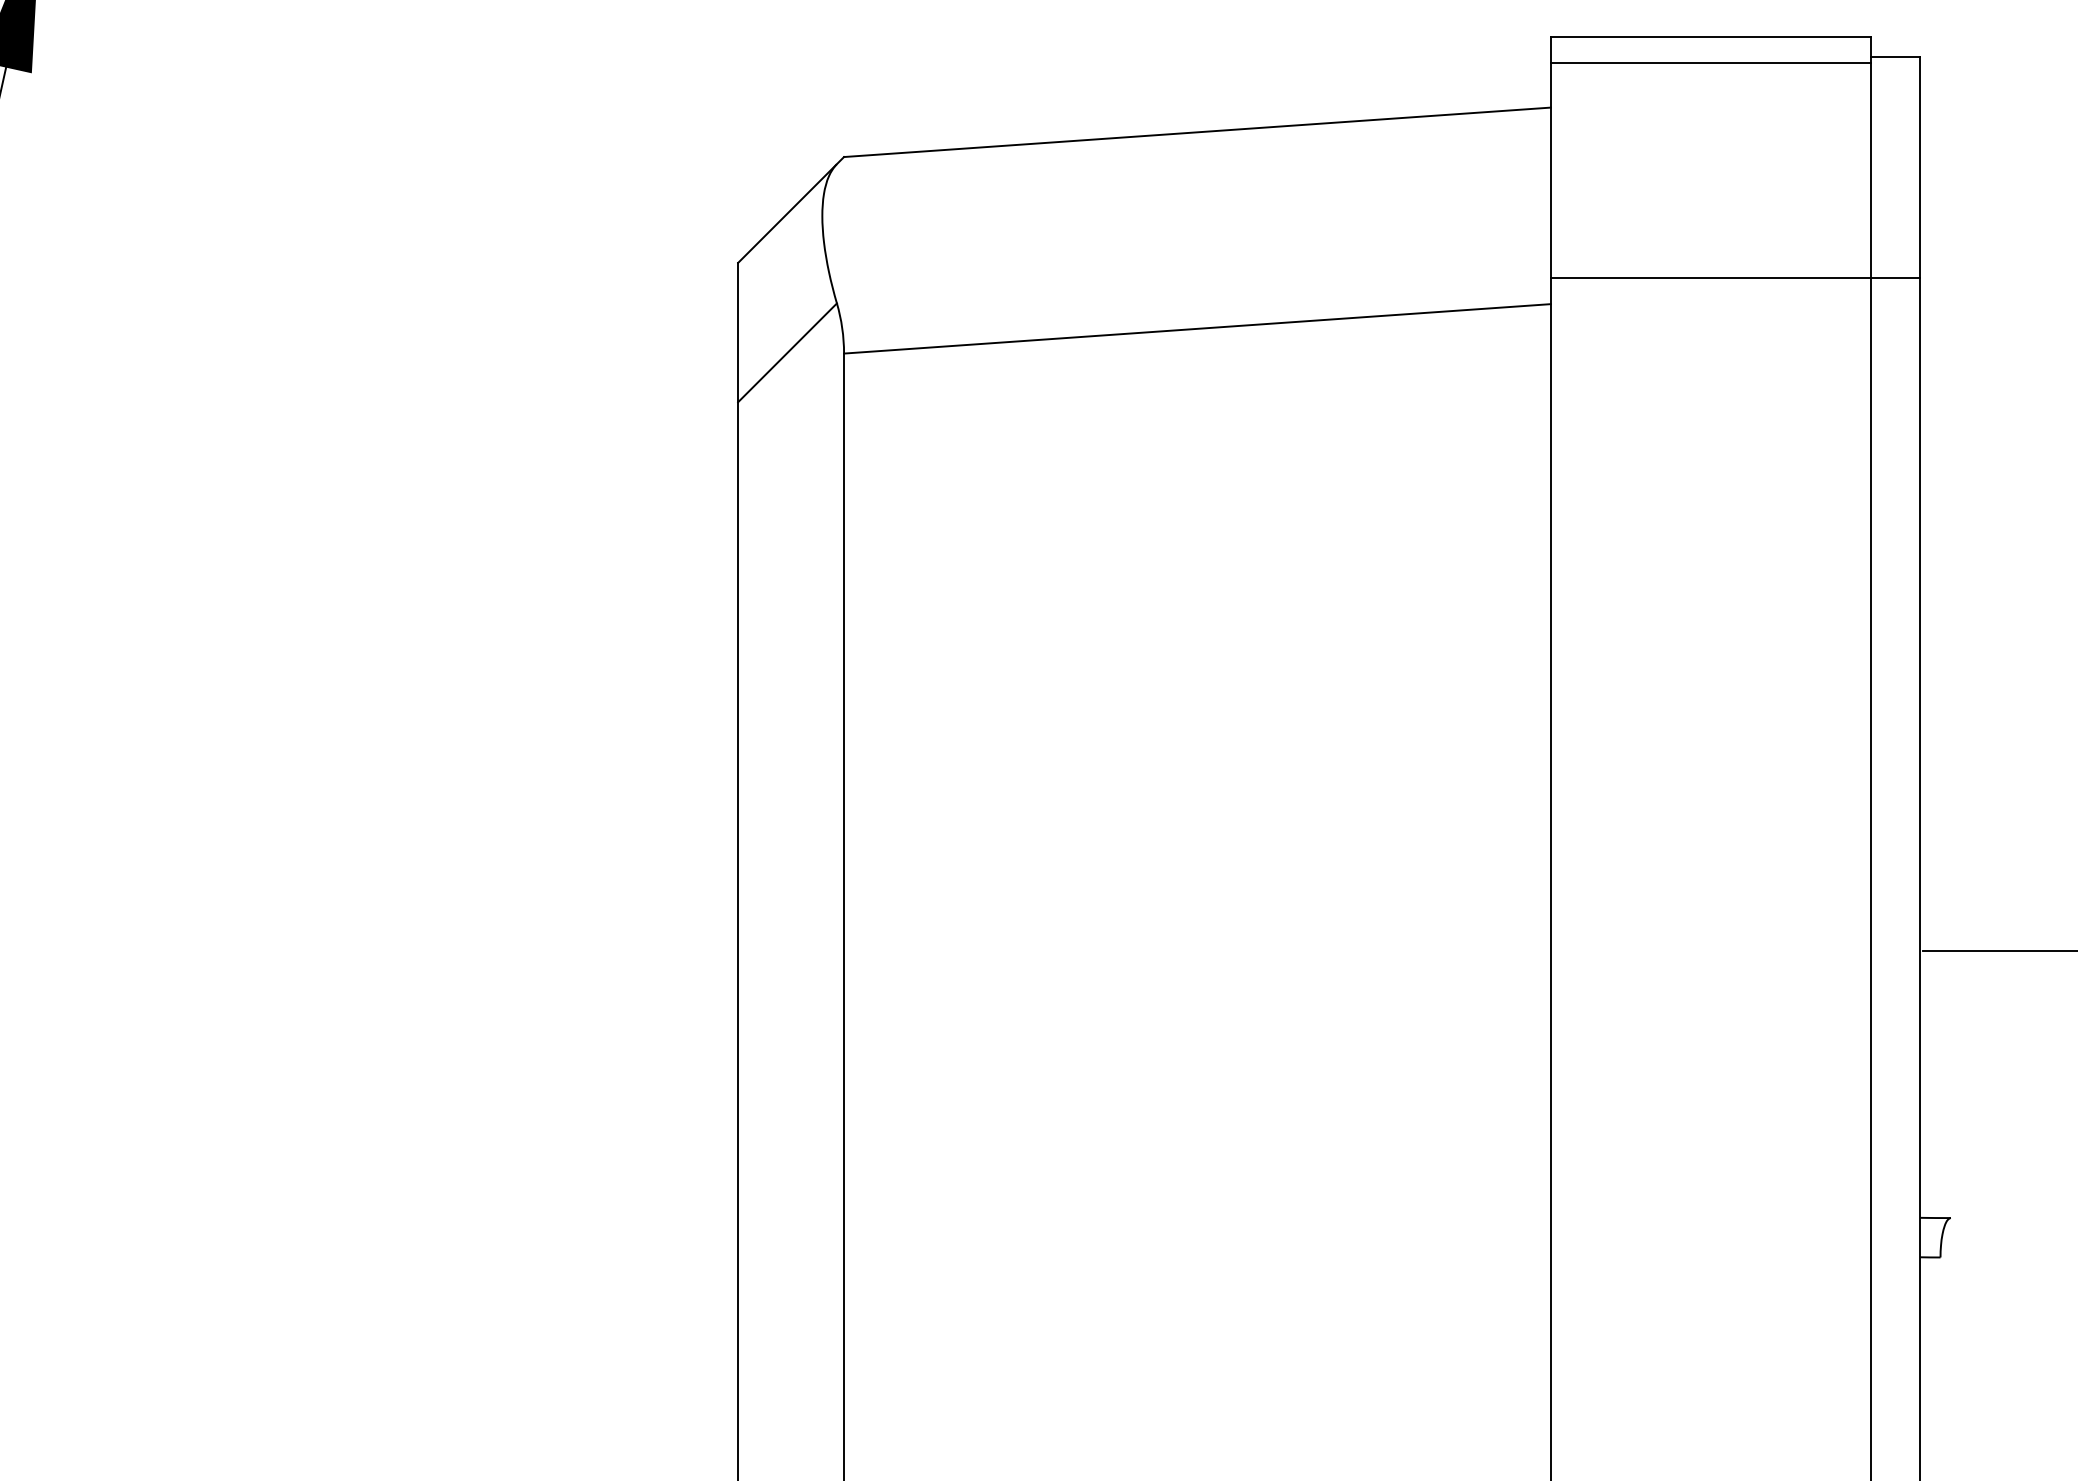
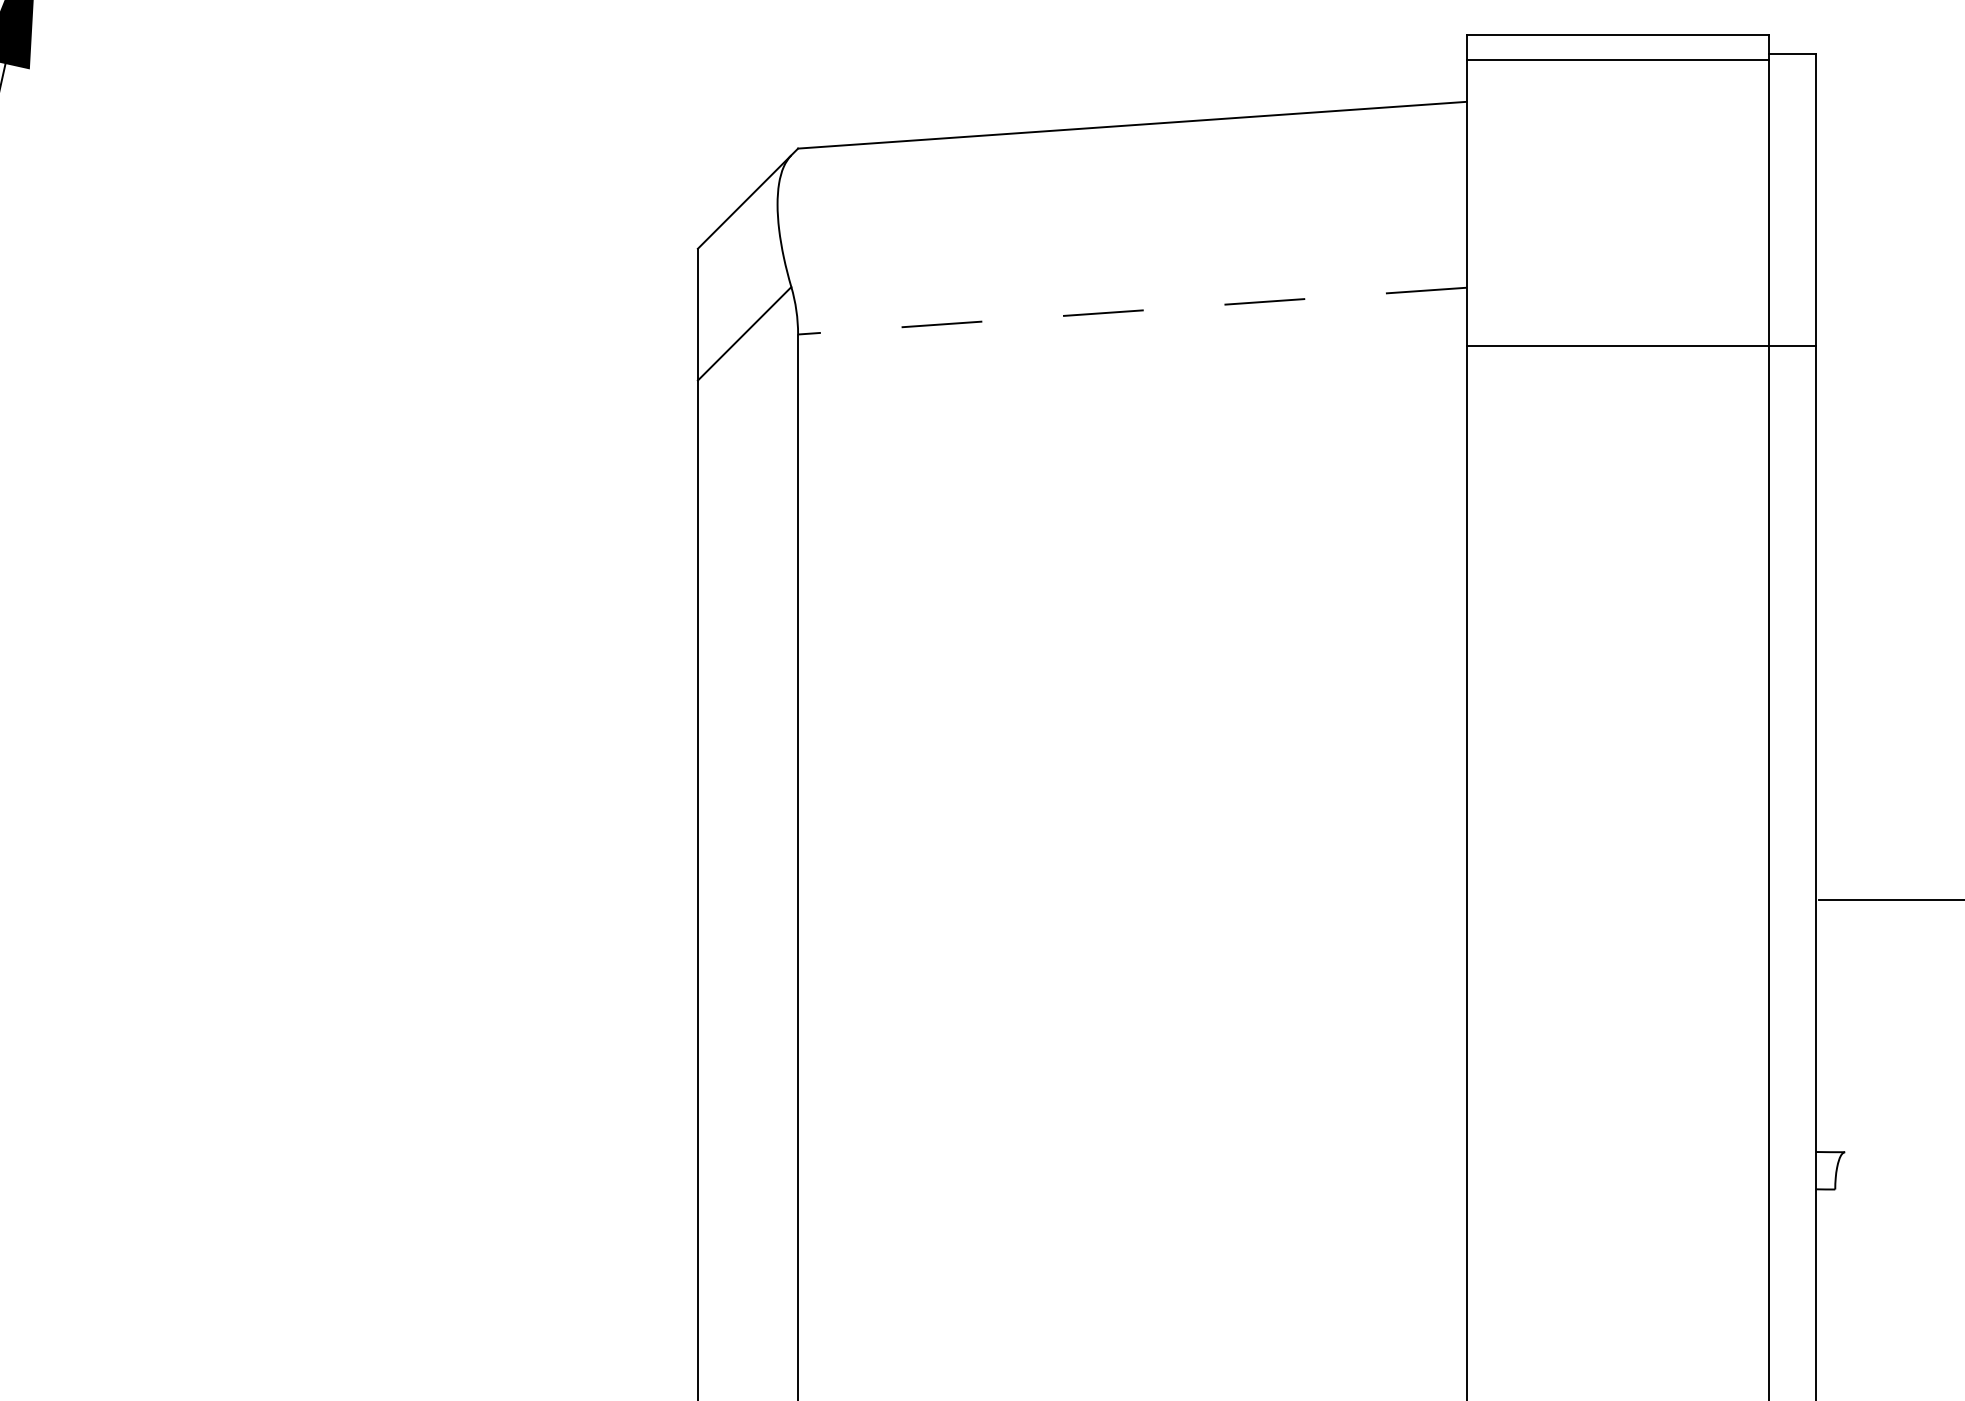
line: (1735, 278) -> (1641, 345), moved
line: (1196, 328) -> (1131, 310), solid -> dashed

